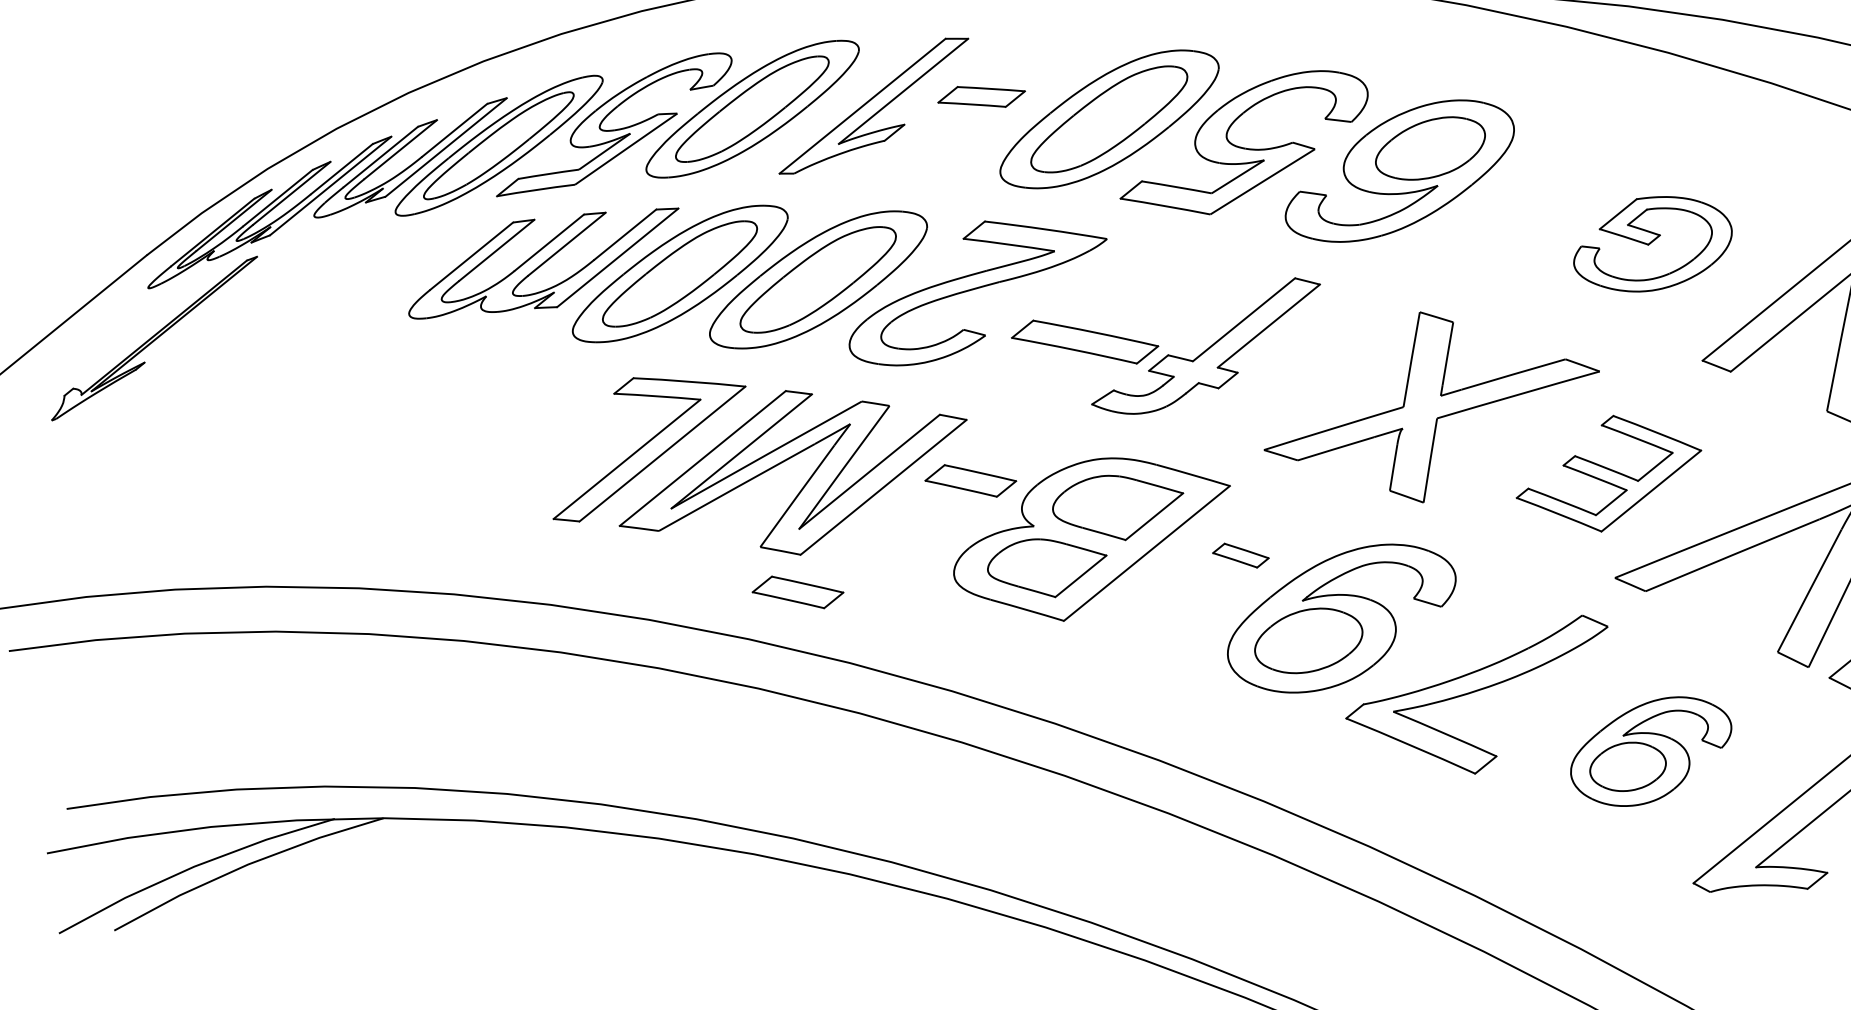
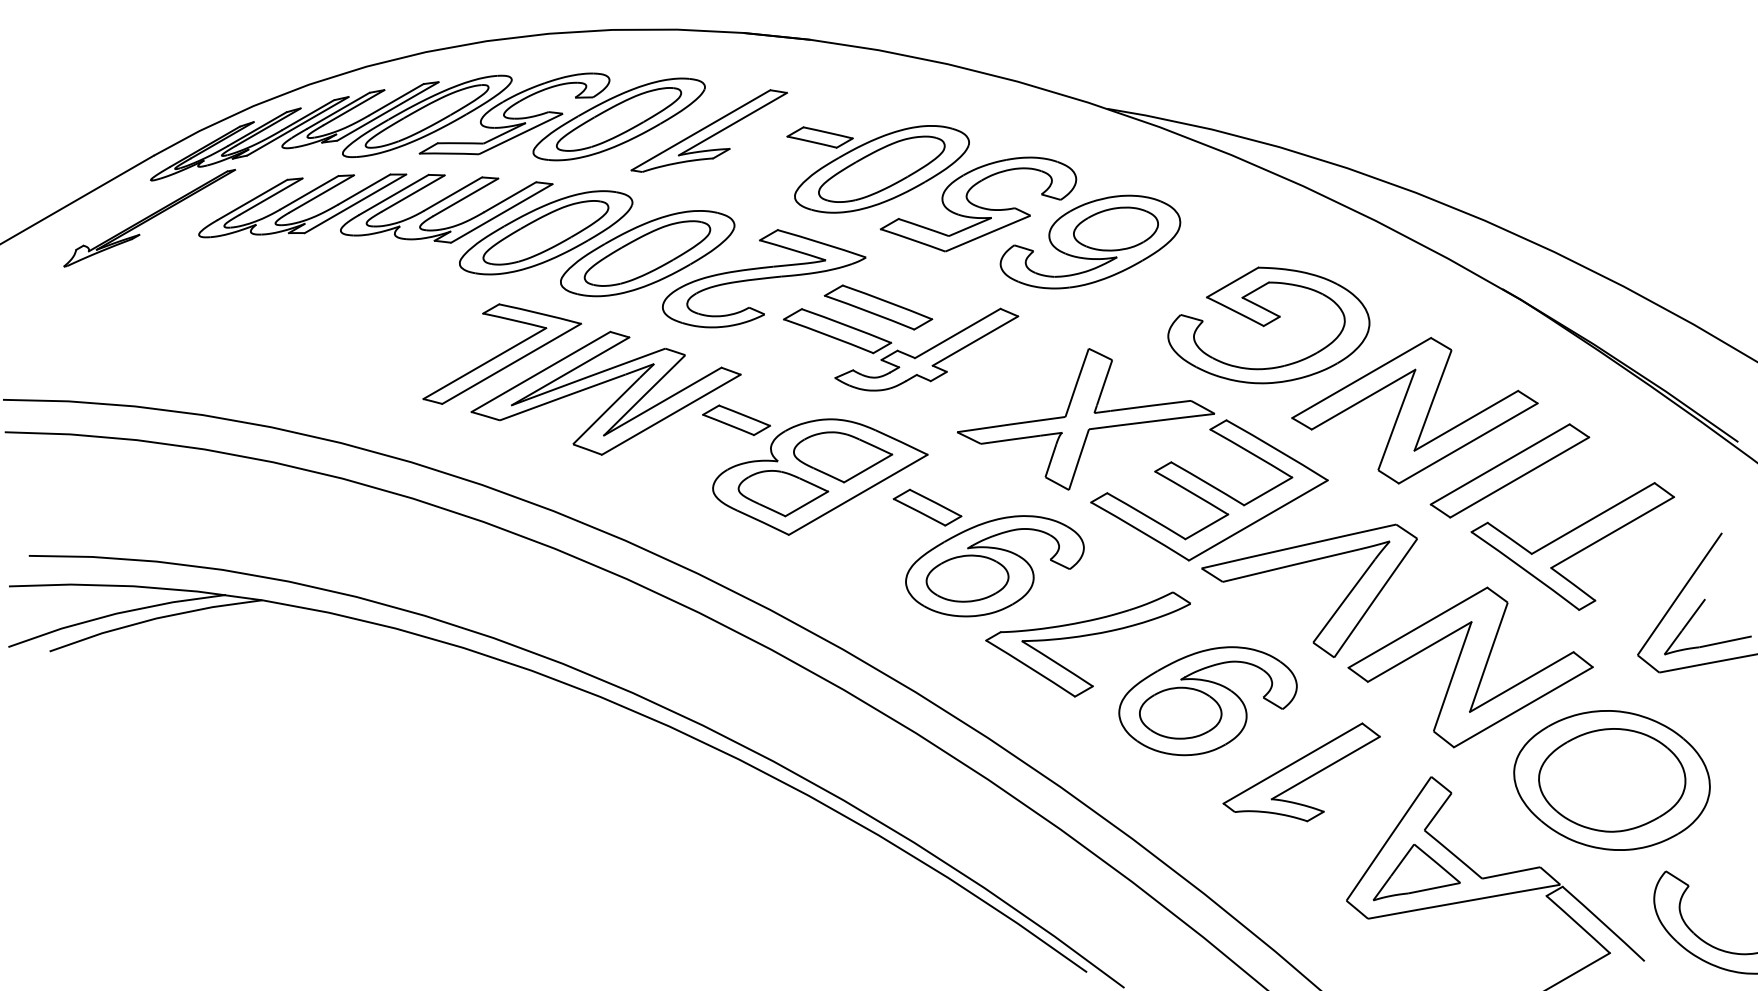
part: (980, 97) -> (819, 137), moved
part: (1651, 243) -> (1268, 325), size x1.67
part: (353, 289) -> (302, 205), added
part: (1134, 302) -> (878, 307), added
part: (1608, 473) -> (1209, 490), size x1.67
part: (1240, 555) -> (927, 507), size x1.67
part: (797, 592) -> (595, 482), removed
part: (1650, 752) -> (1207, 701), size x1.43

